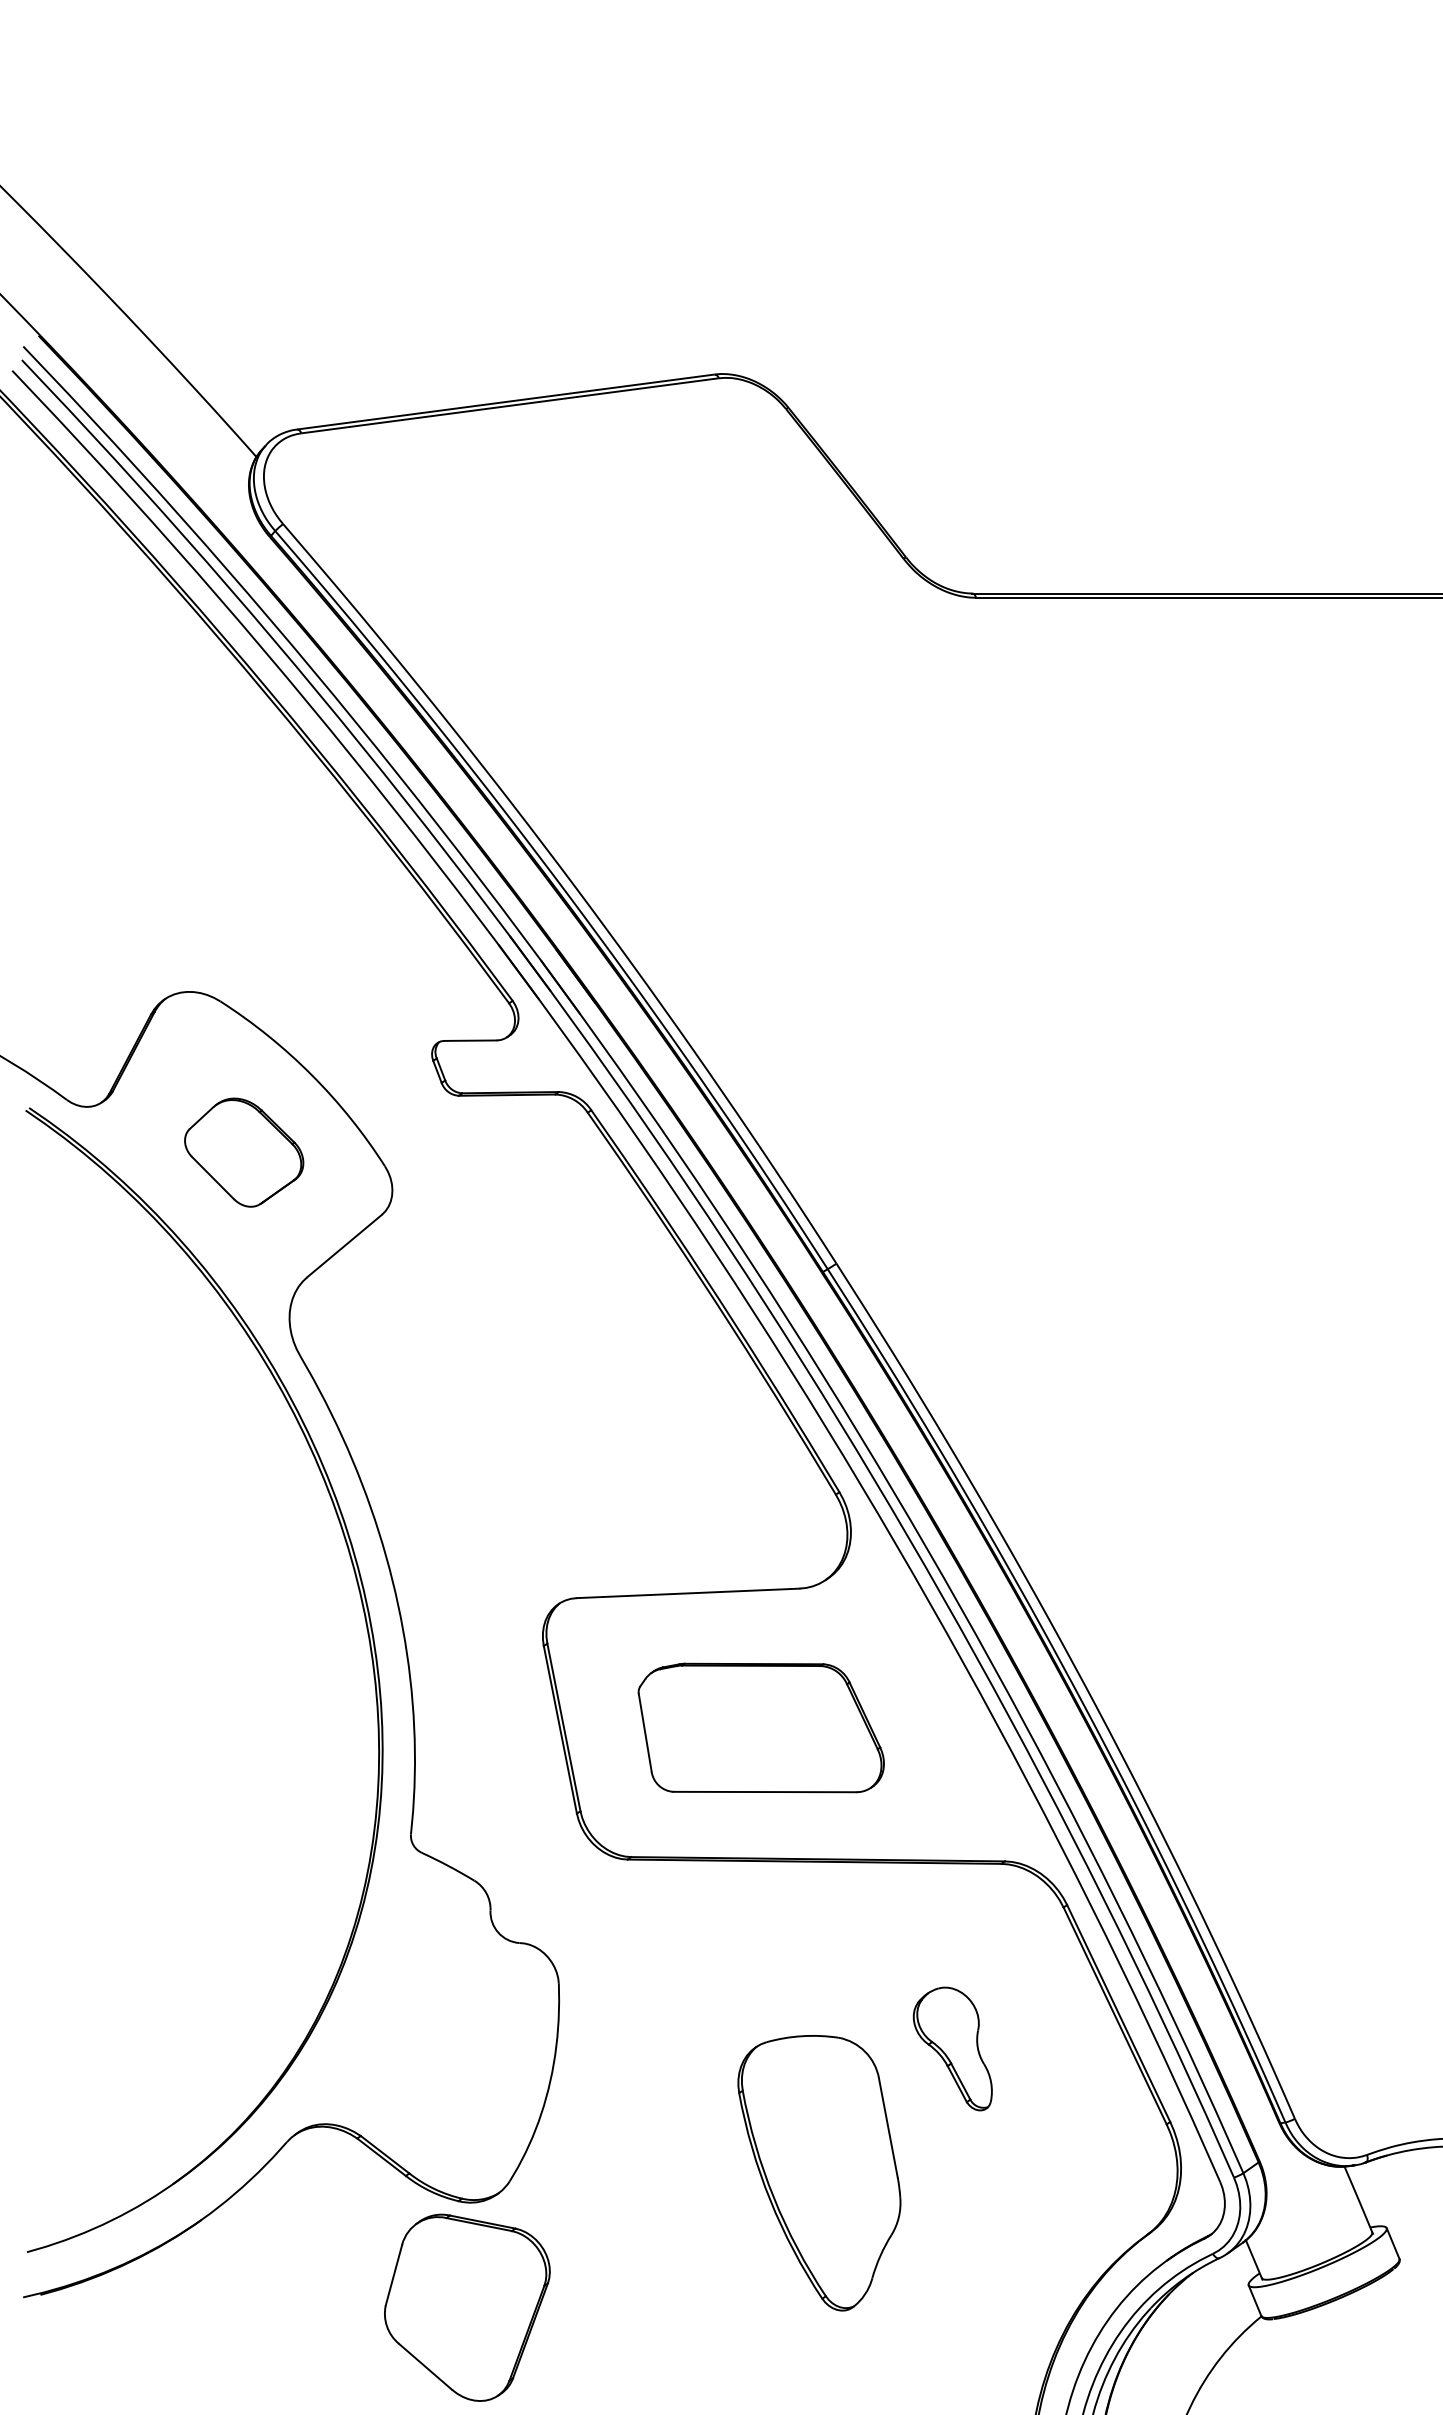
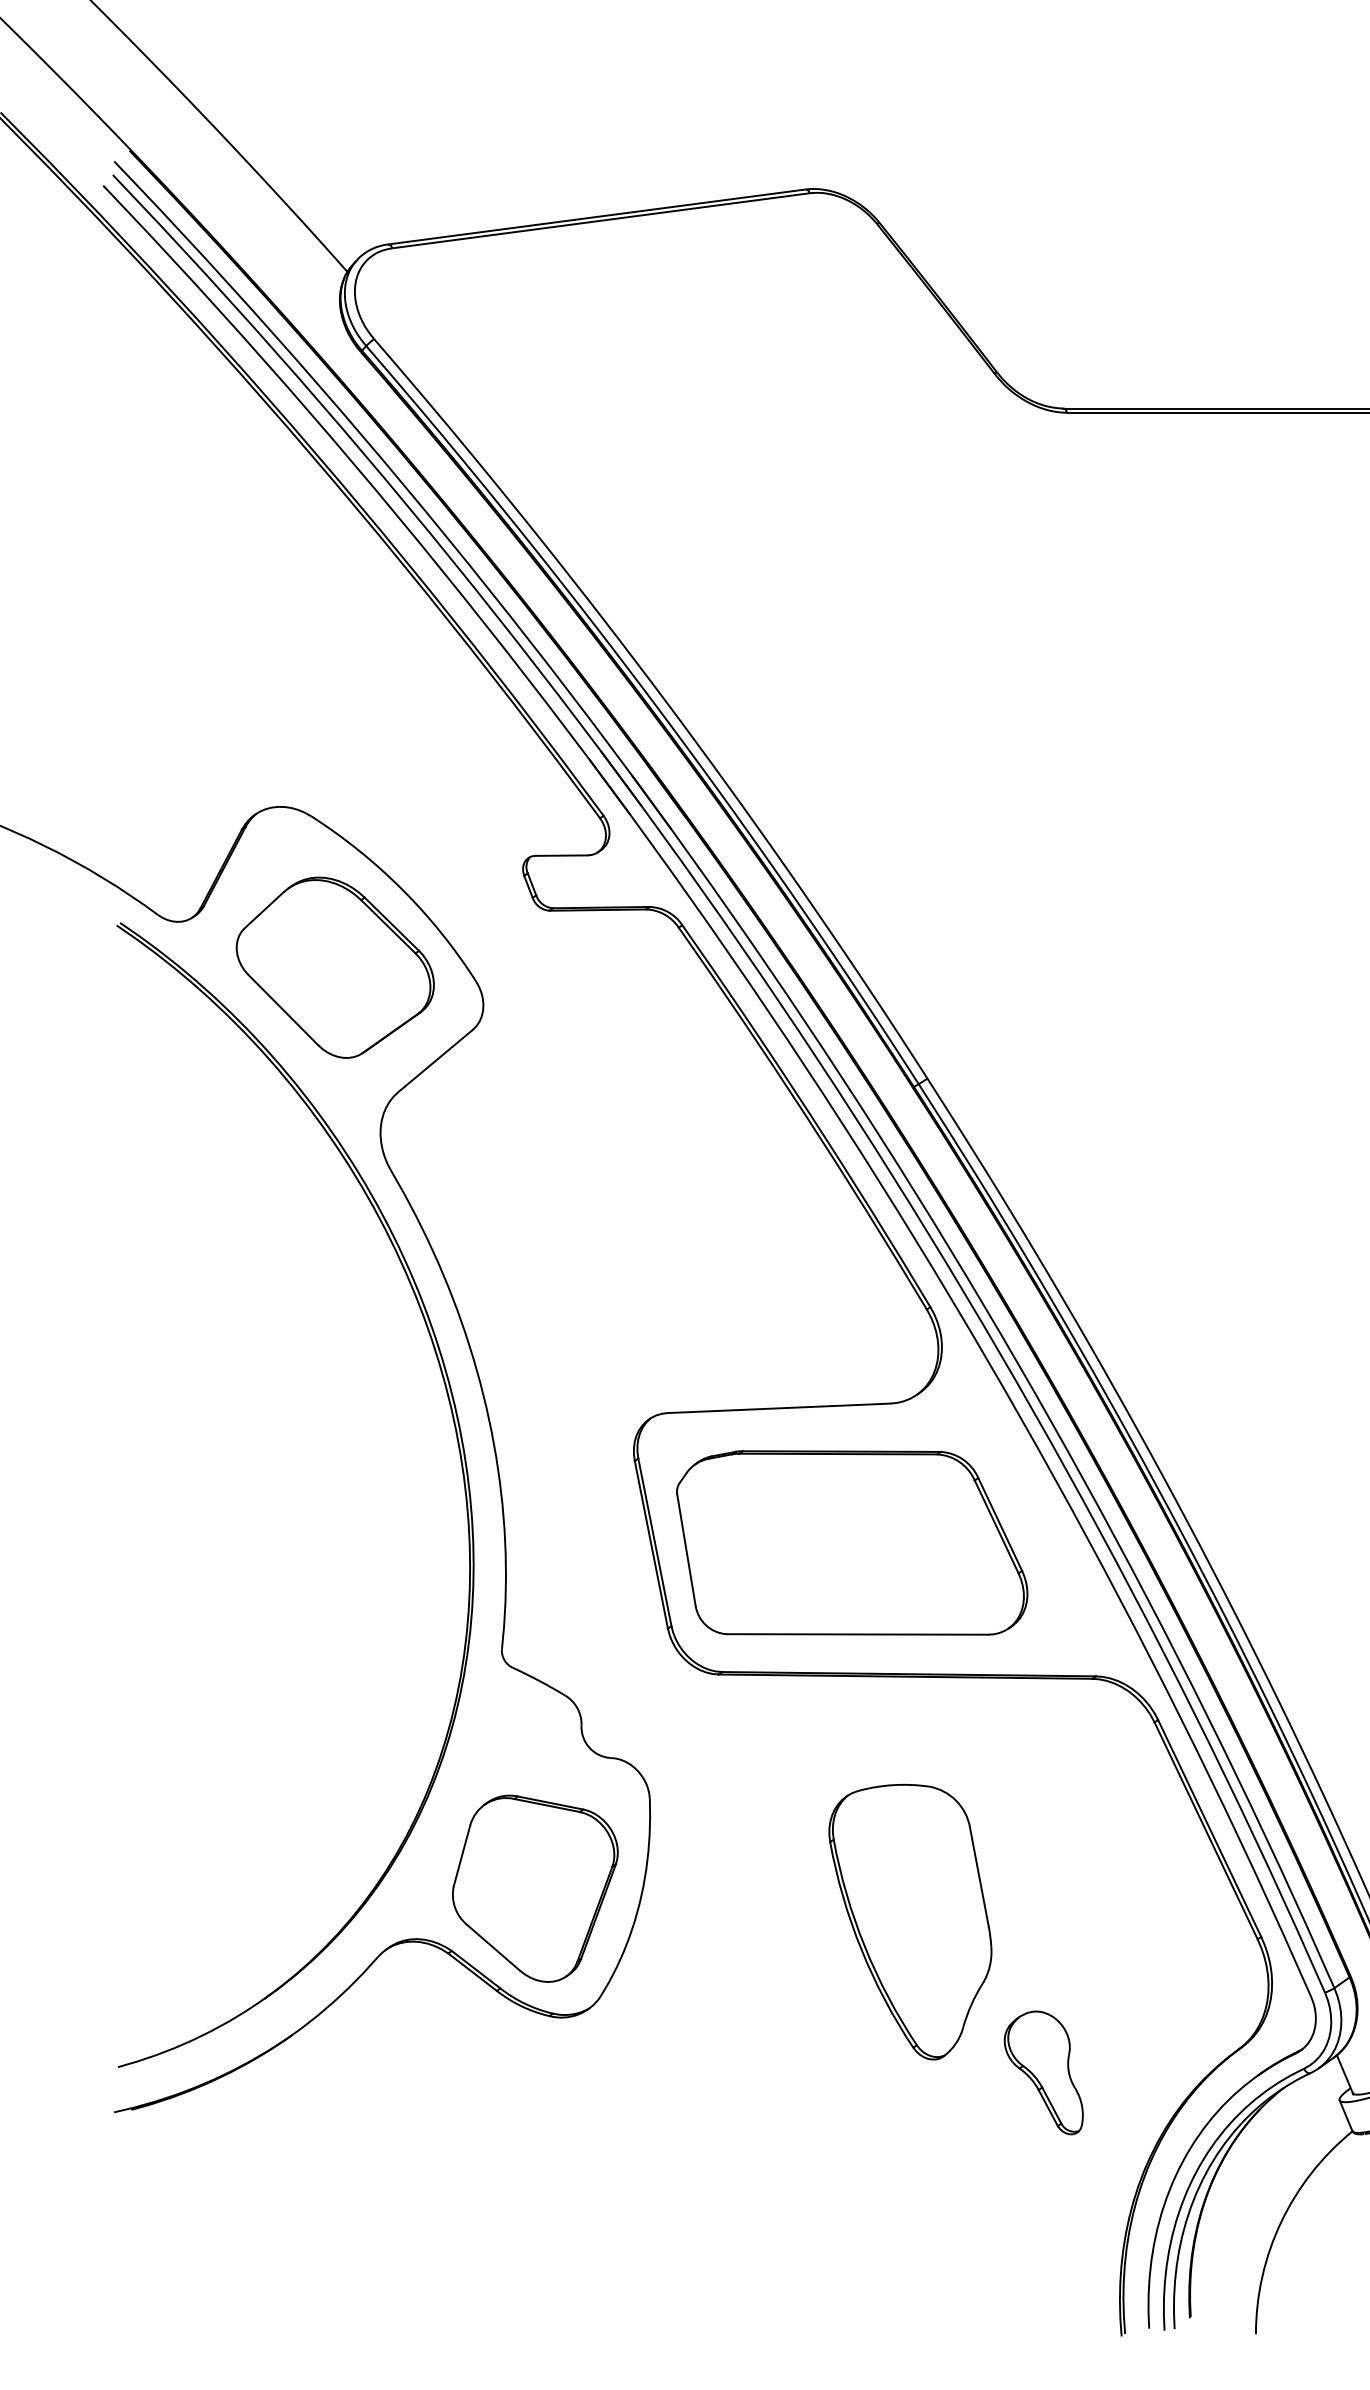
part: (243, 1152) -> (334, 967), size x1.67
part: (761, 1727) -> (852, 1542), size x1.43
part: (952, 2048) -> (1043, 2072), moved
part: (819, 2173) -> (910, 1922), moved
part: (467, 2307) -> (535, 1888), moved

